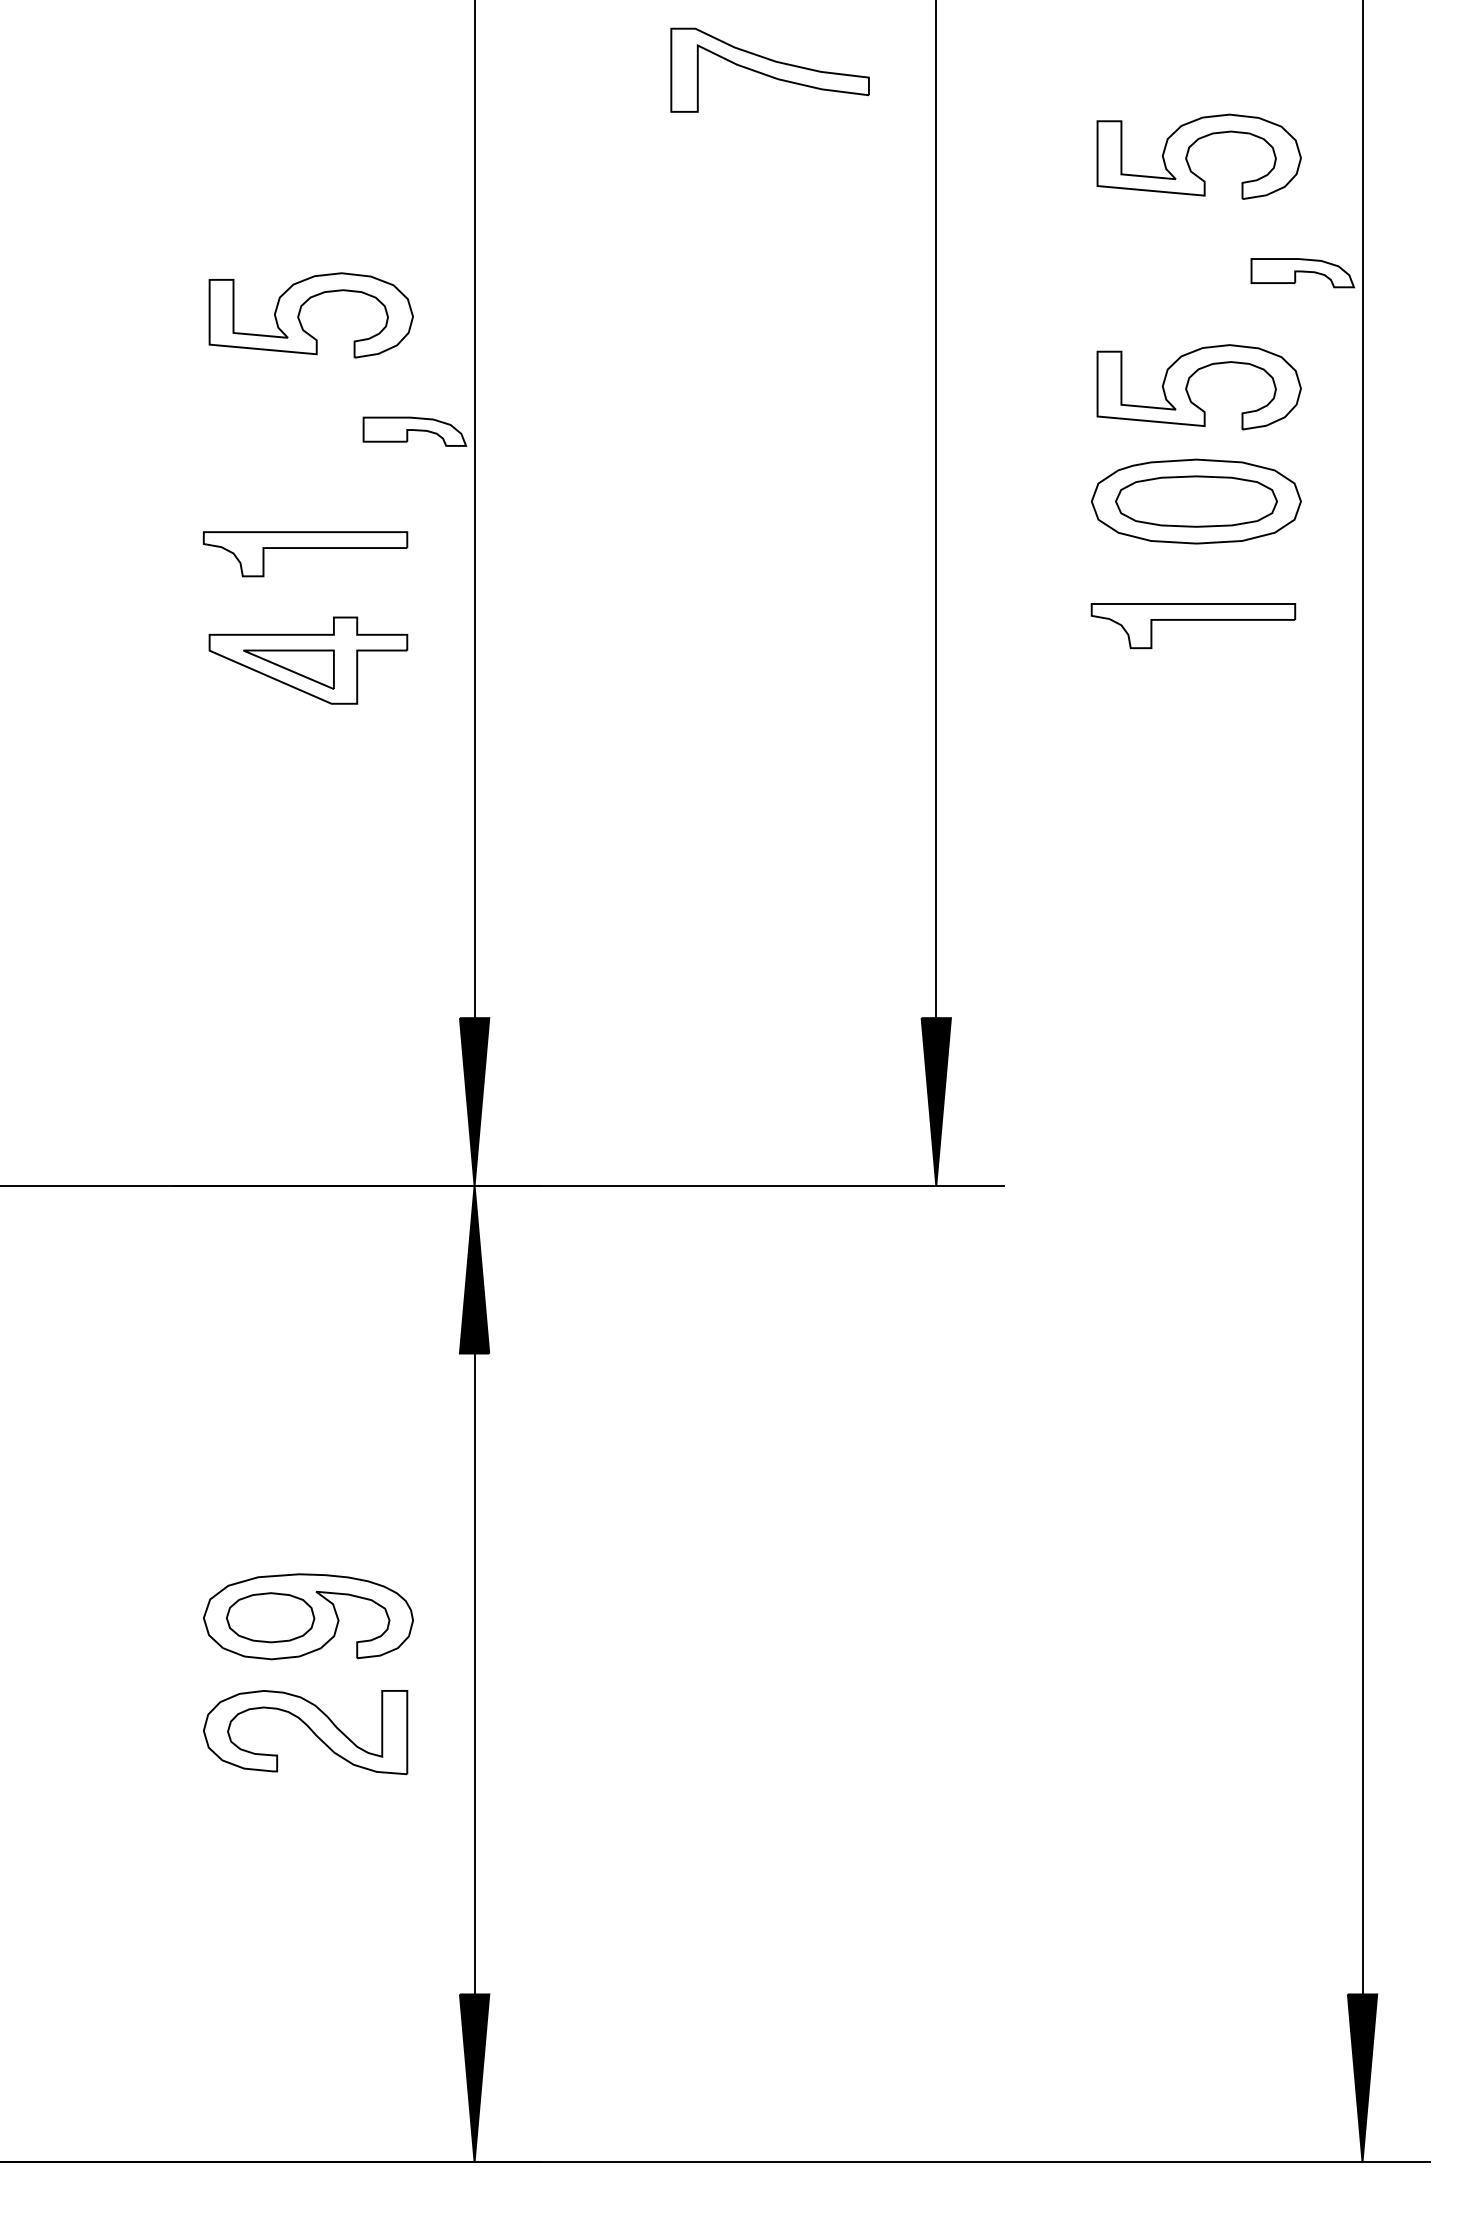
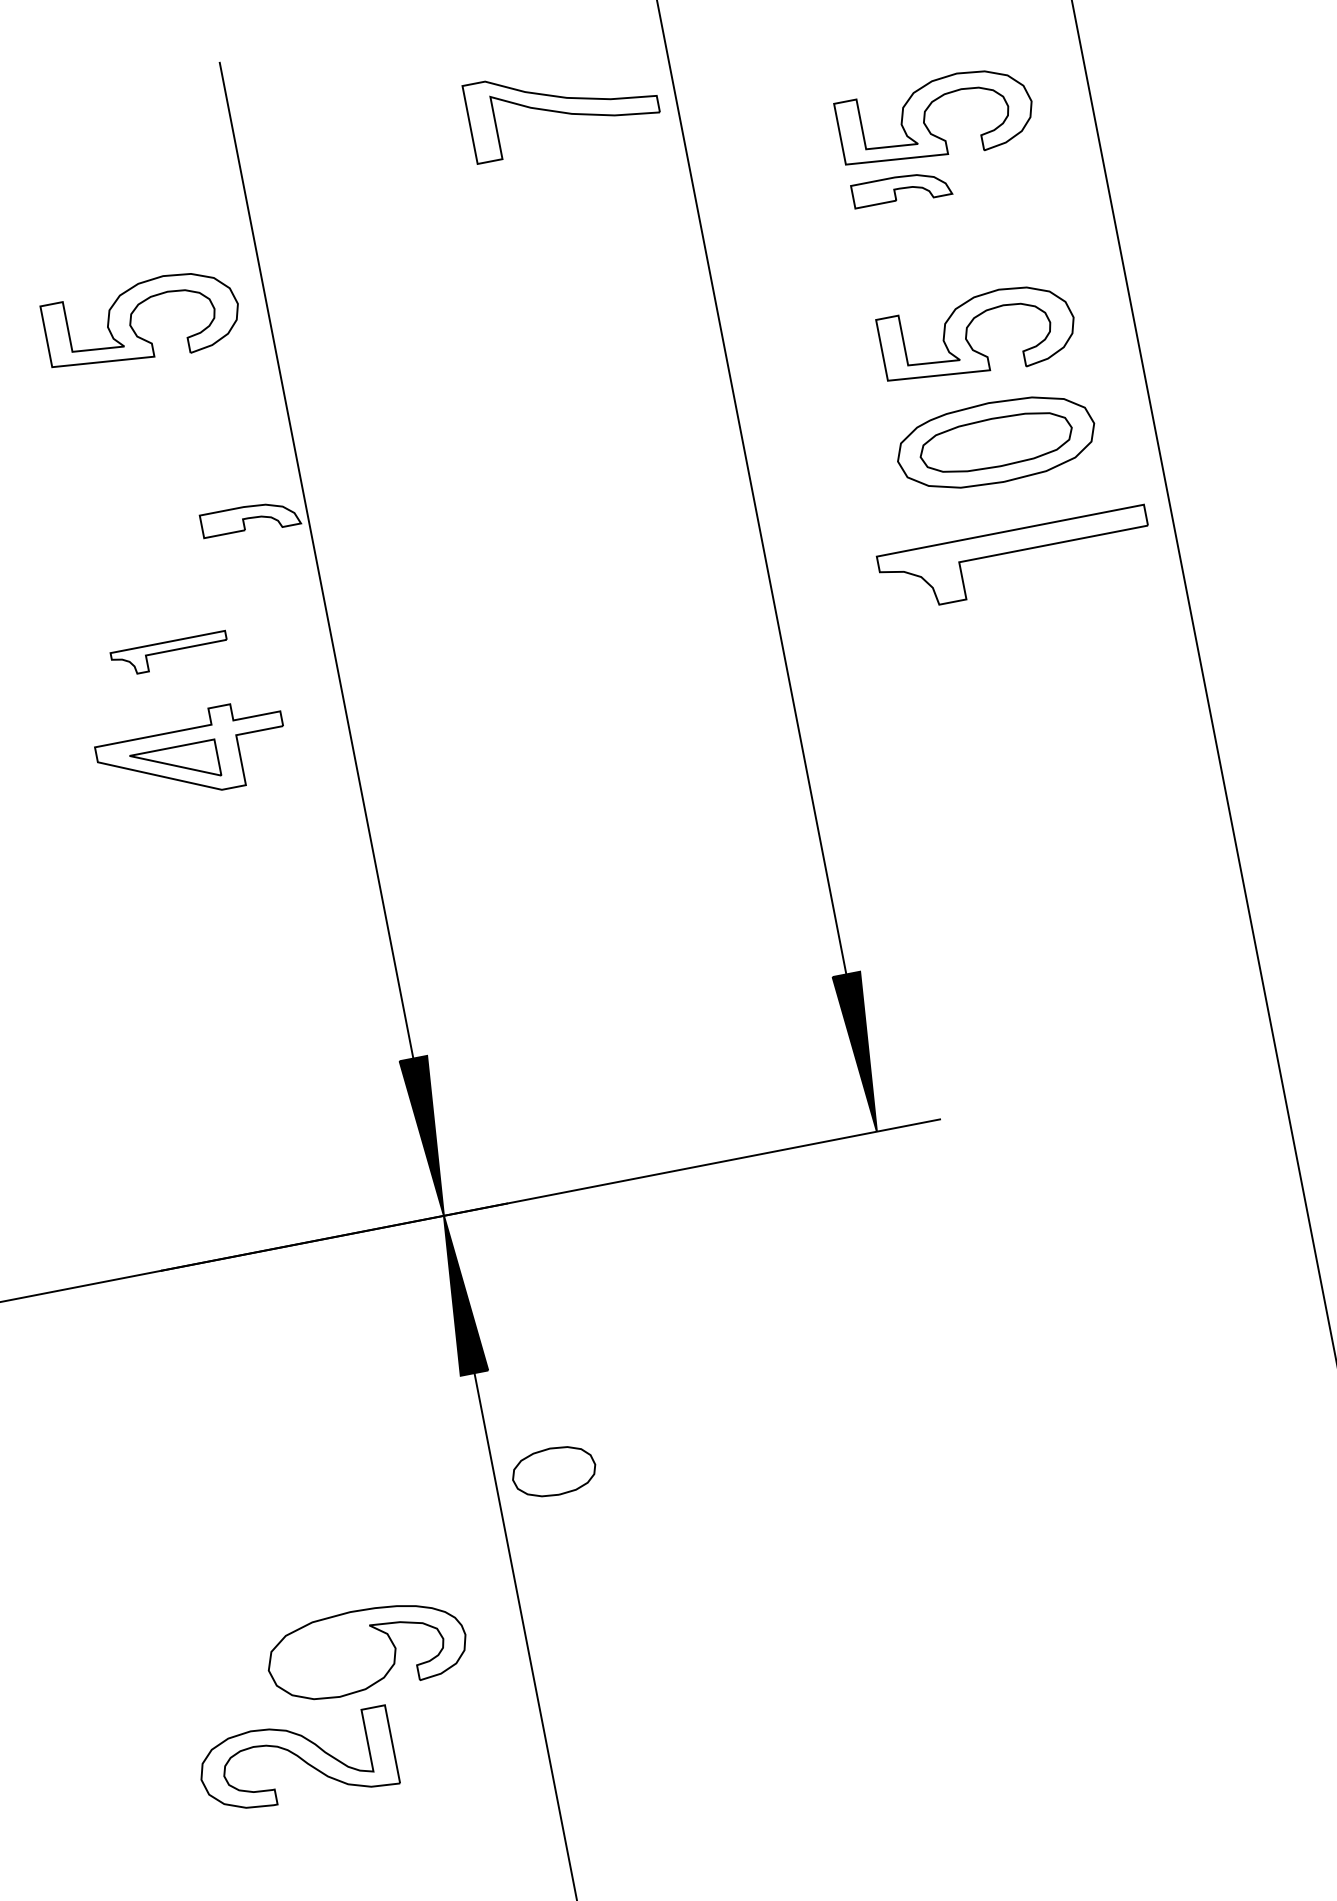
part: (769, 69) -> (562, 106), moved
part: (1302, 273) -> (901, 190), moved
part: (300, 313) -> (131, 321), moved
part: (305, 554) -> (170, 654), size x0.6
part: (1193, 626) -> (1016, 560), size x1.4
part: (270, 1617) -> (553, 1471), moved
part: (305, 1732) -> (297, 1762), moved

